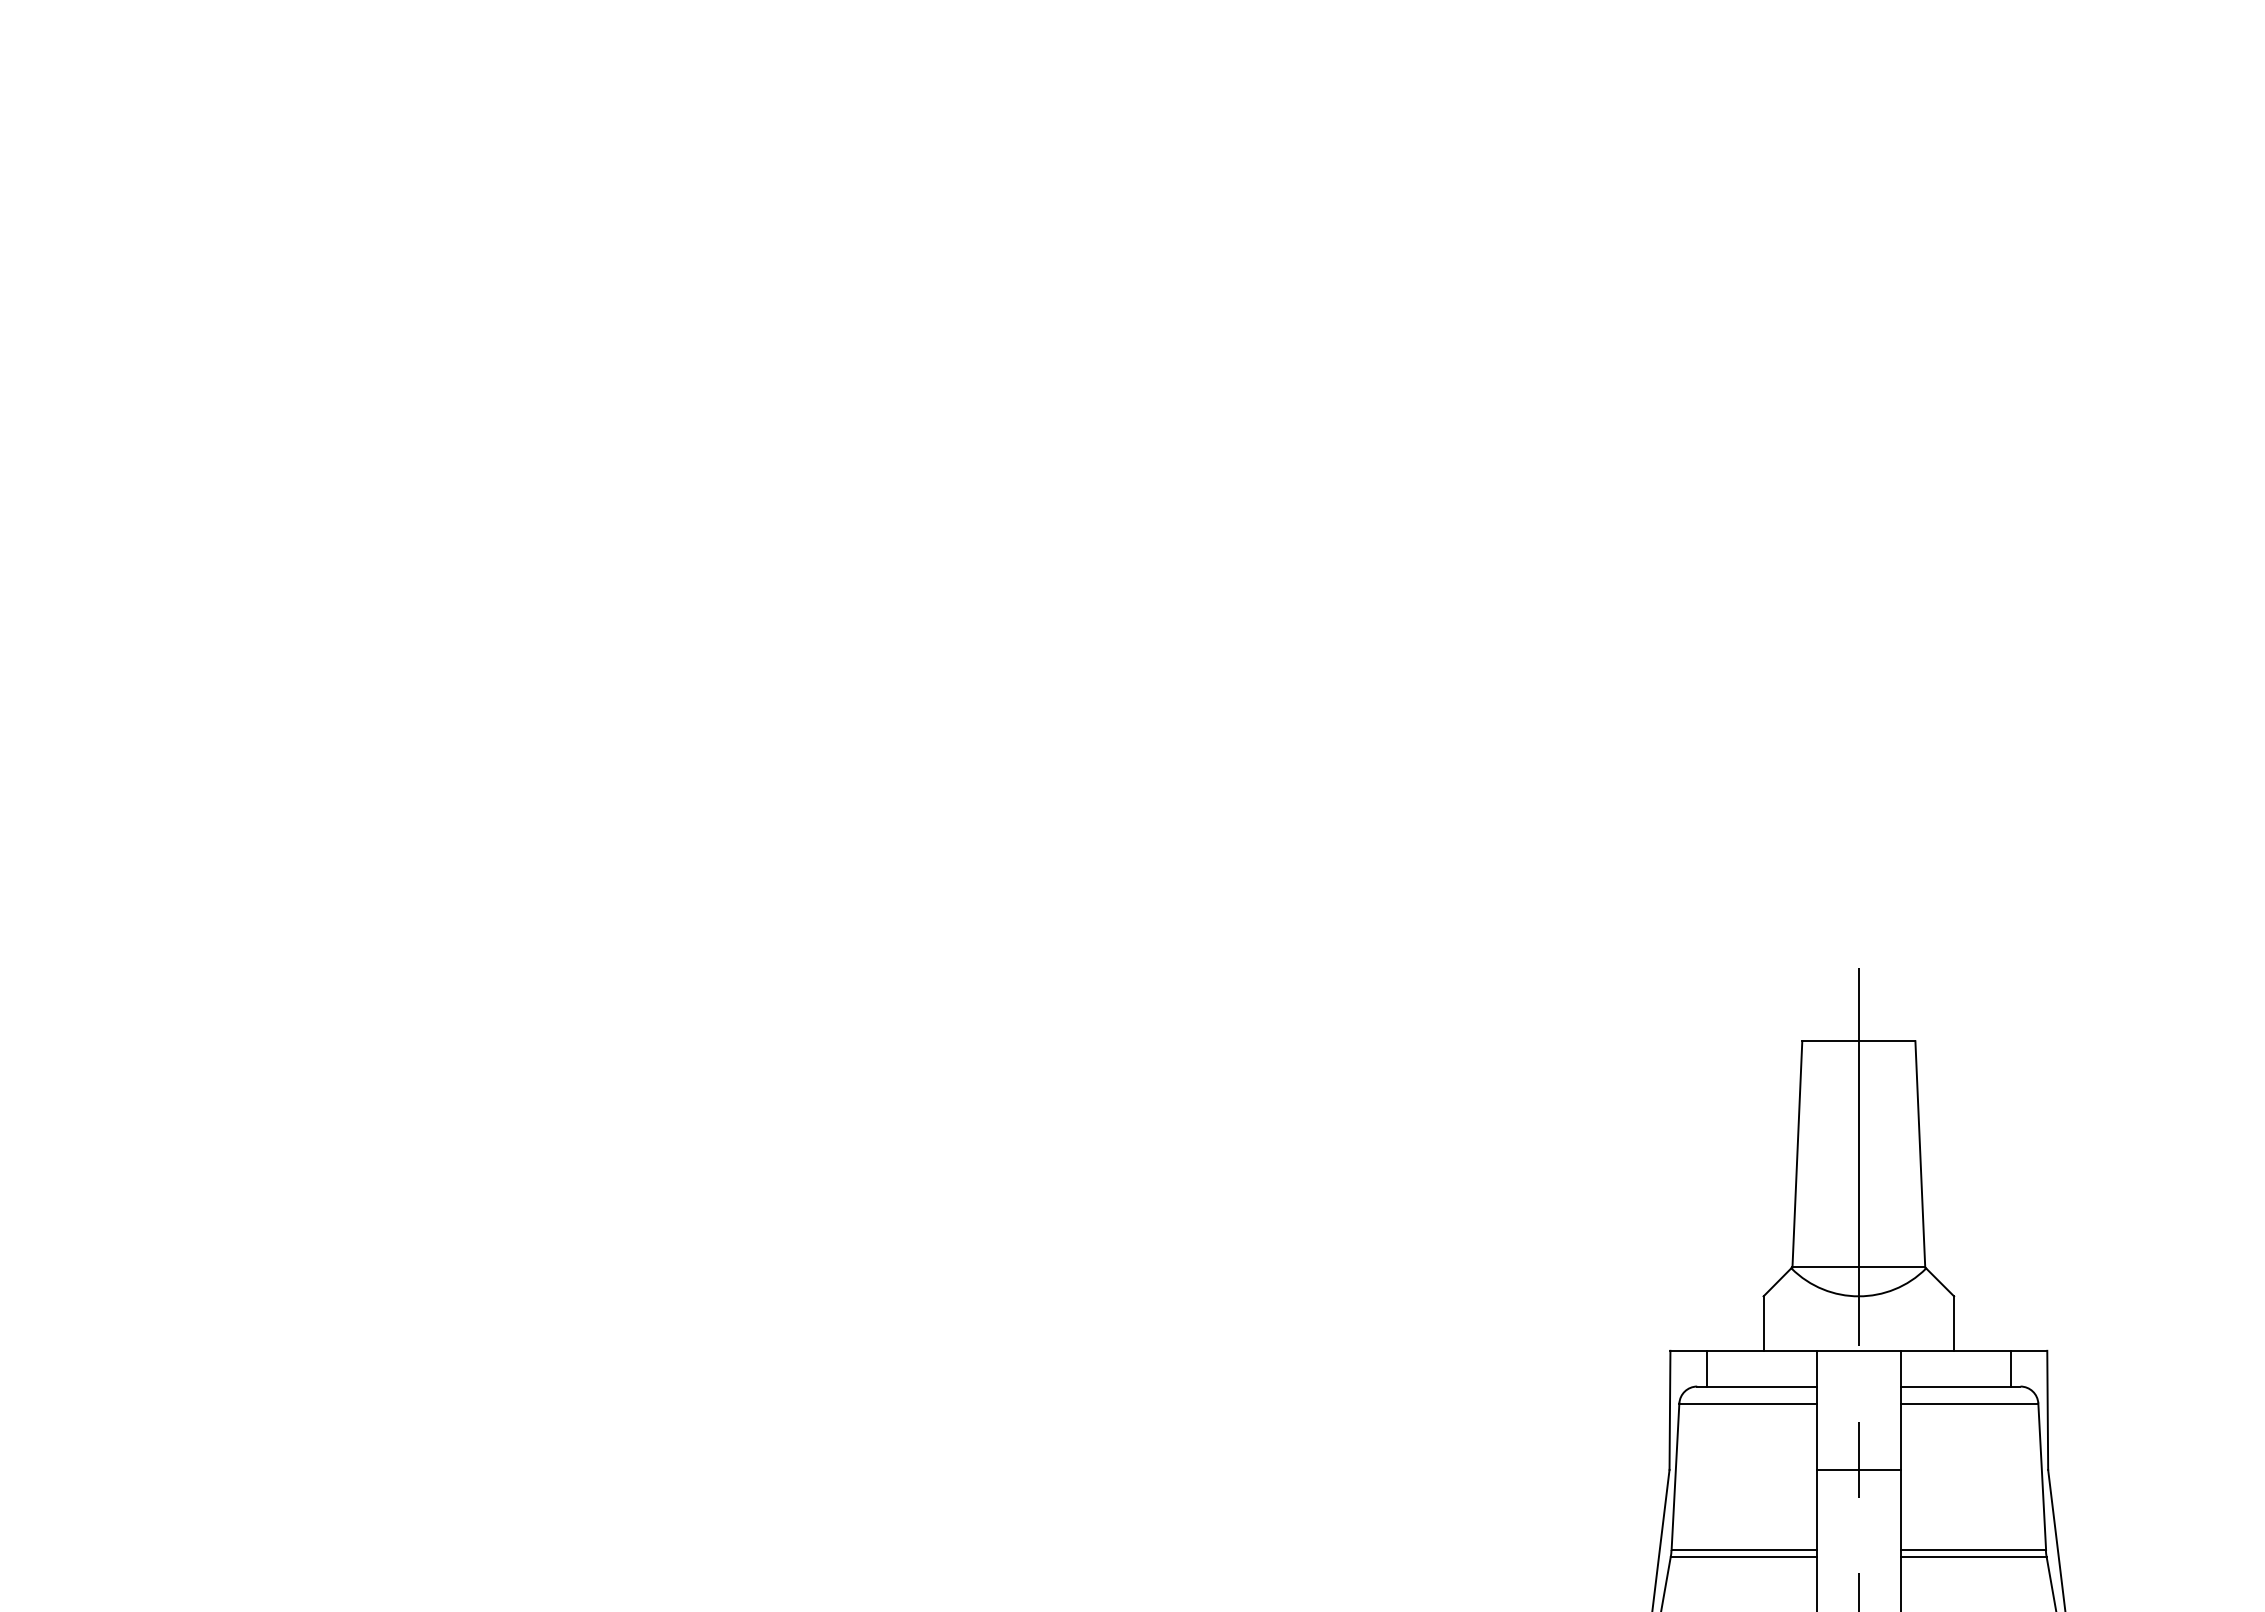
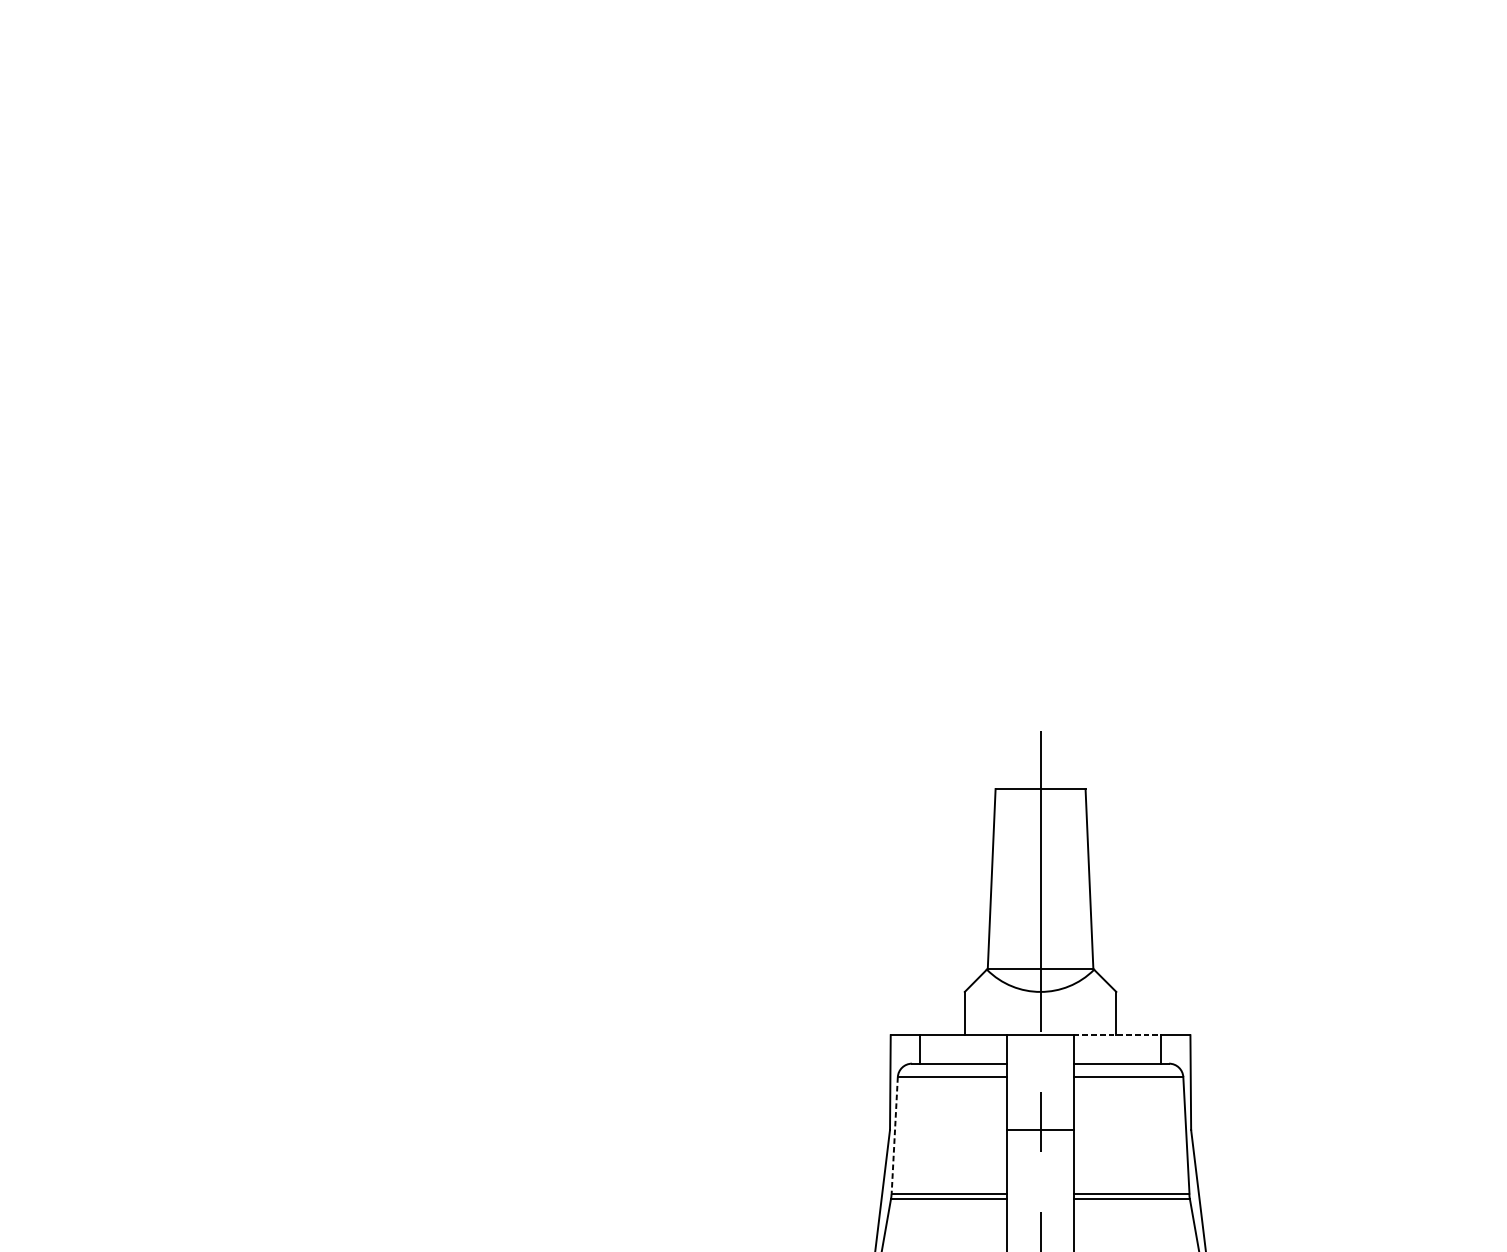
line: (1956, 1350) -> (1118, 1035), solid -> dashed
line: (1675, 1477) -> (894, 1136), solid -> dashed

